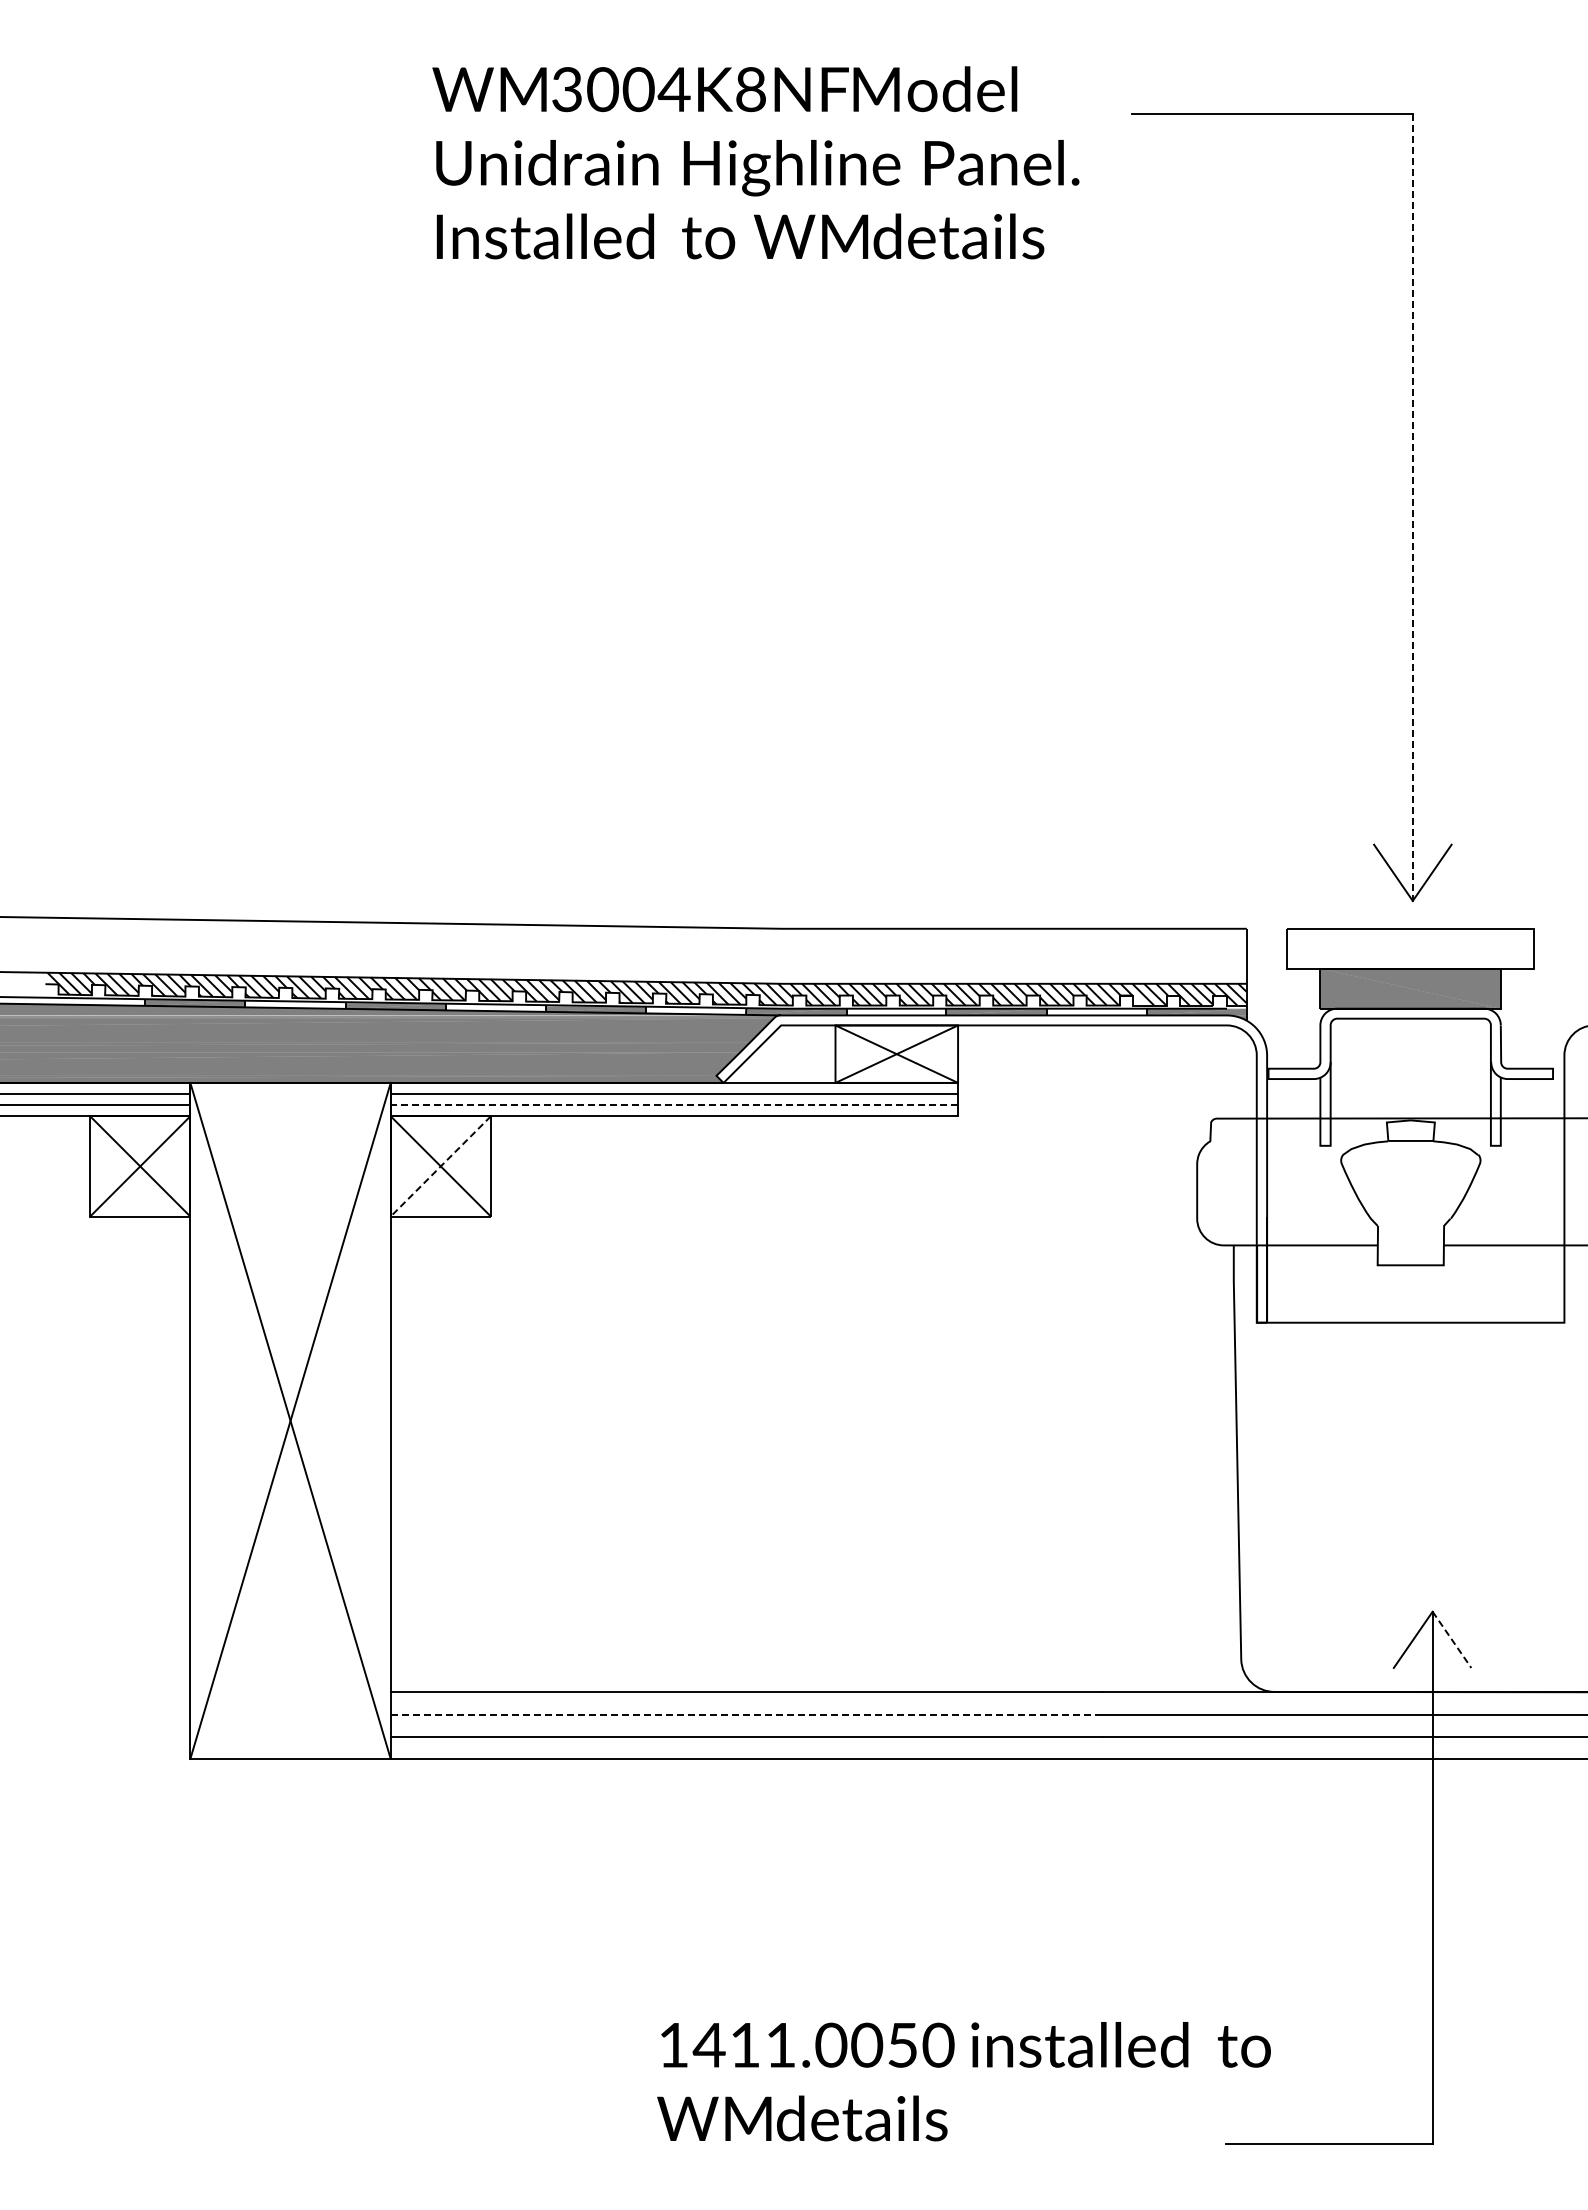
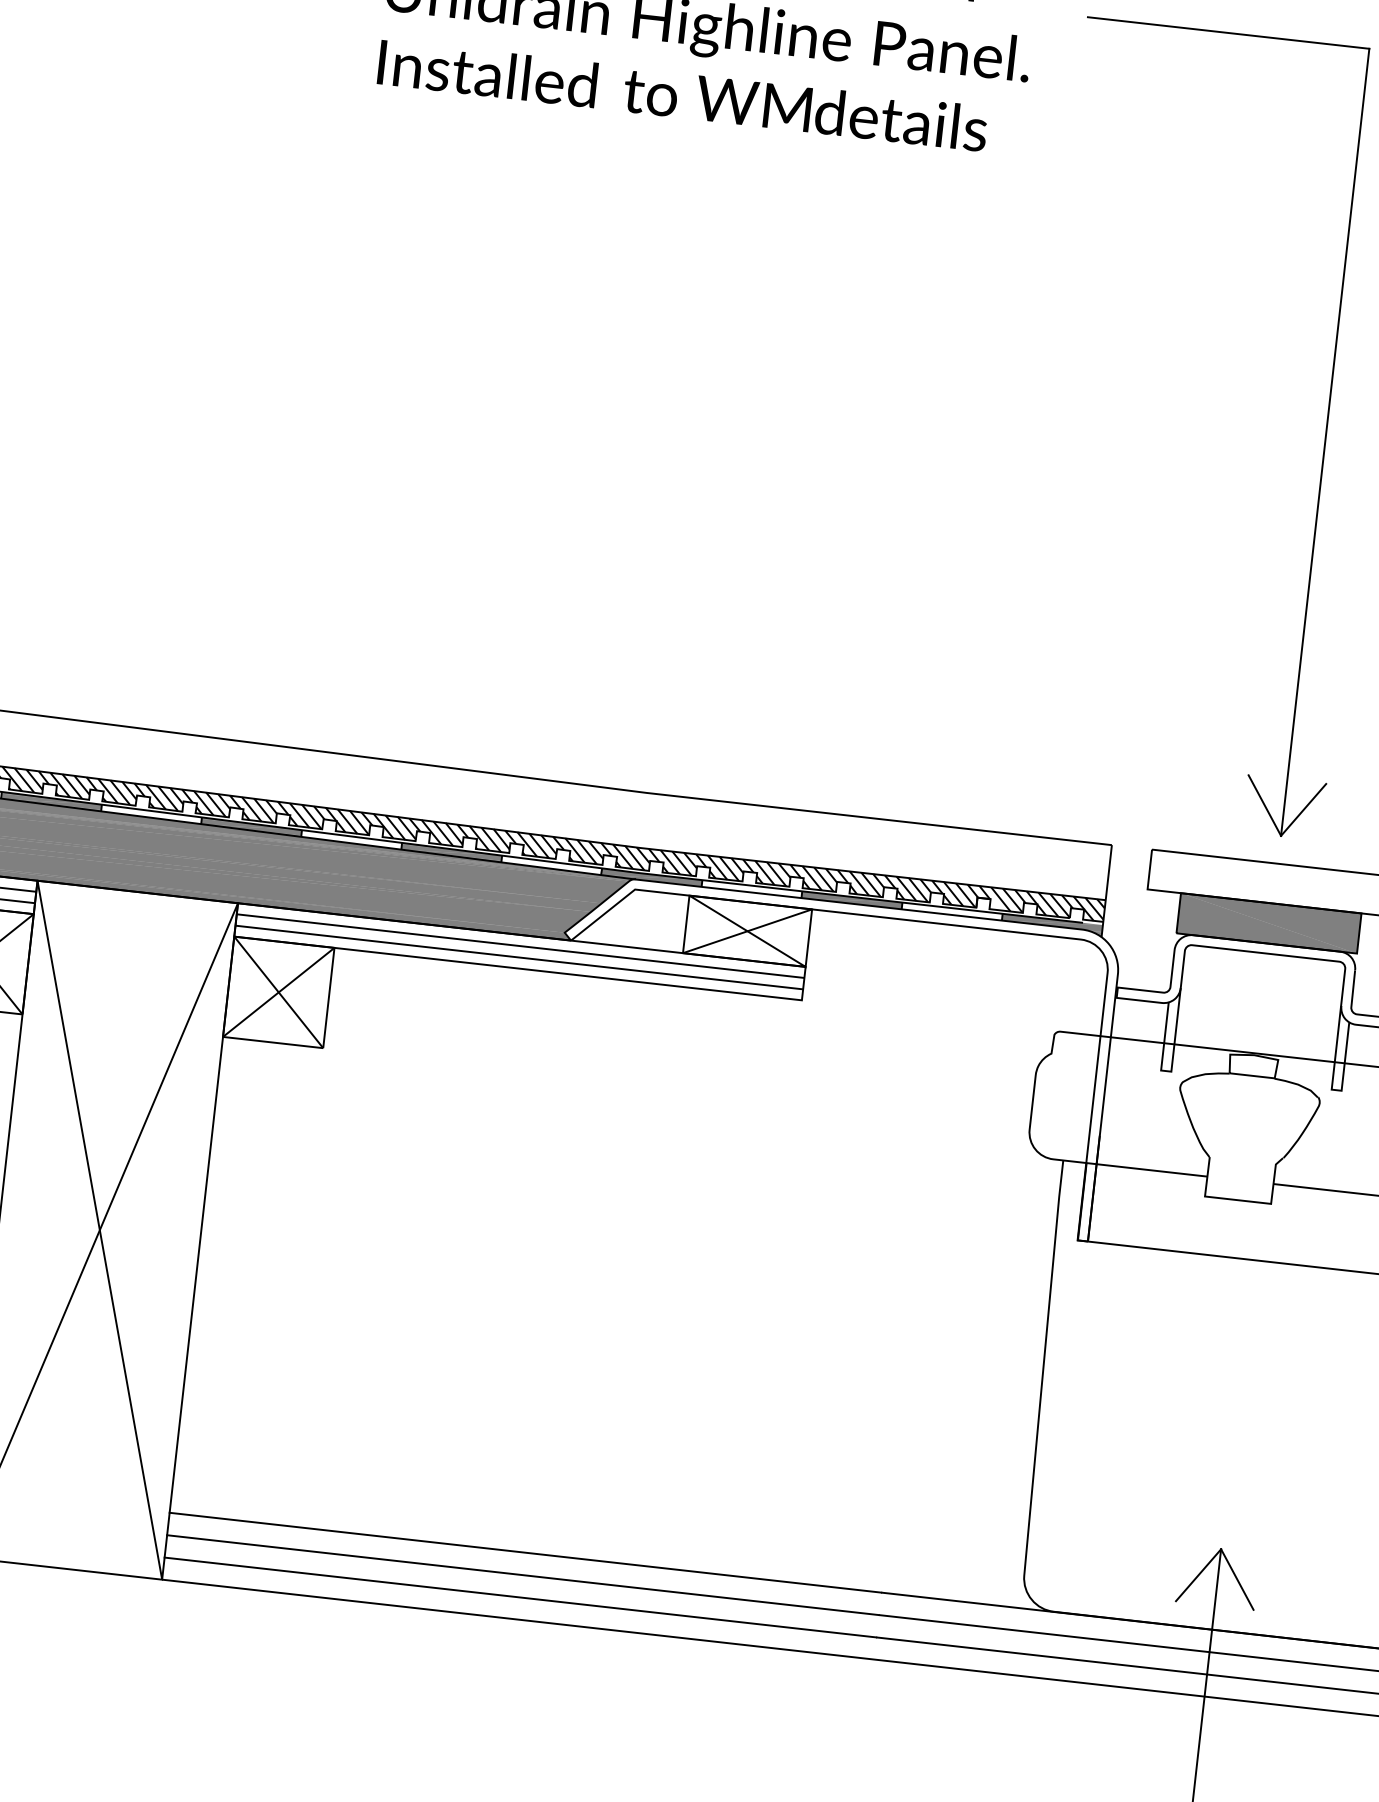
line: (1412, 508) -> (1324, 443), dashed -> solid
line: (674, 1105) -> (519, 957), dashed -> solid
line: (440, 1166) -> (278, 992), dashed -> solid
line: (1452, 1640) -> (1237, 1580), dashed -> solid
line: (746, 1714) -> (523, 1575), dashed -> solid

